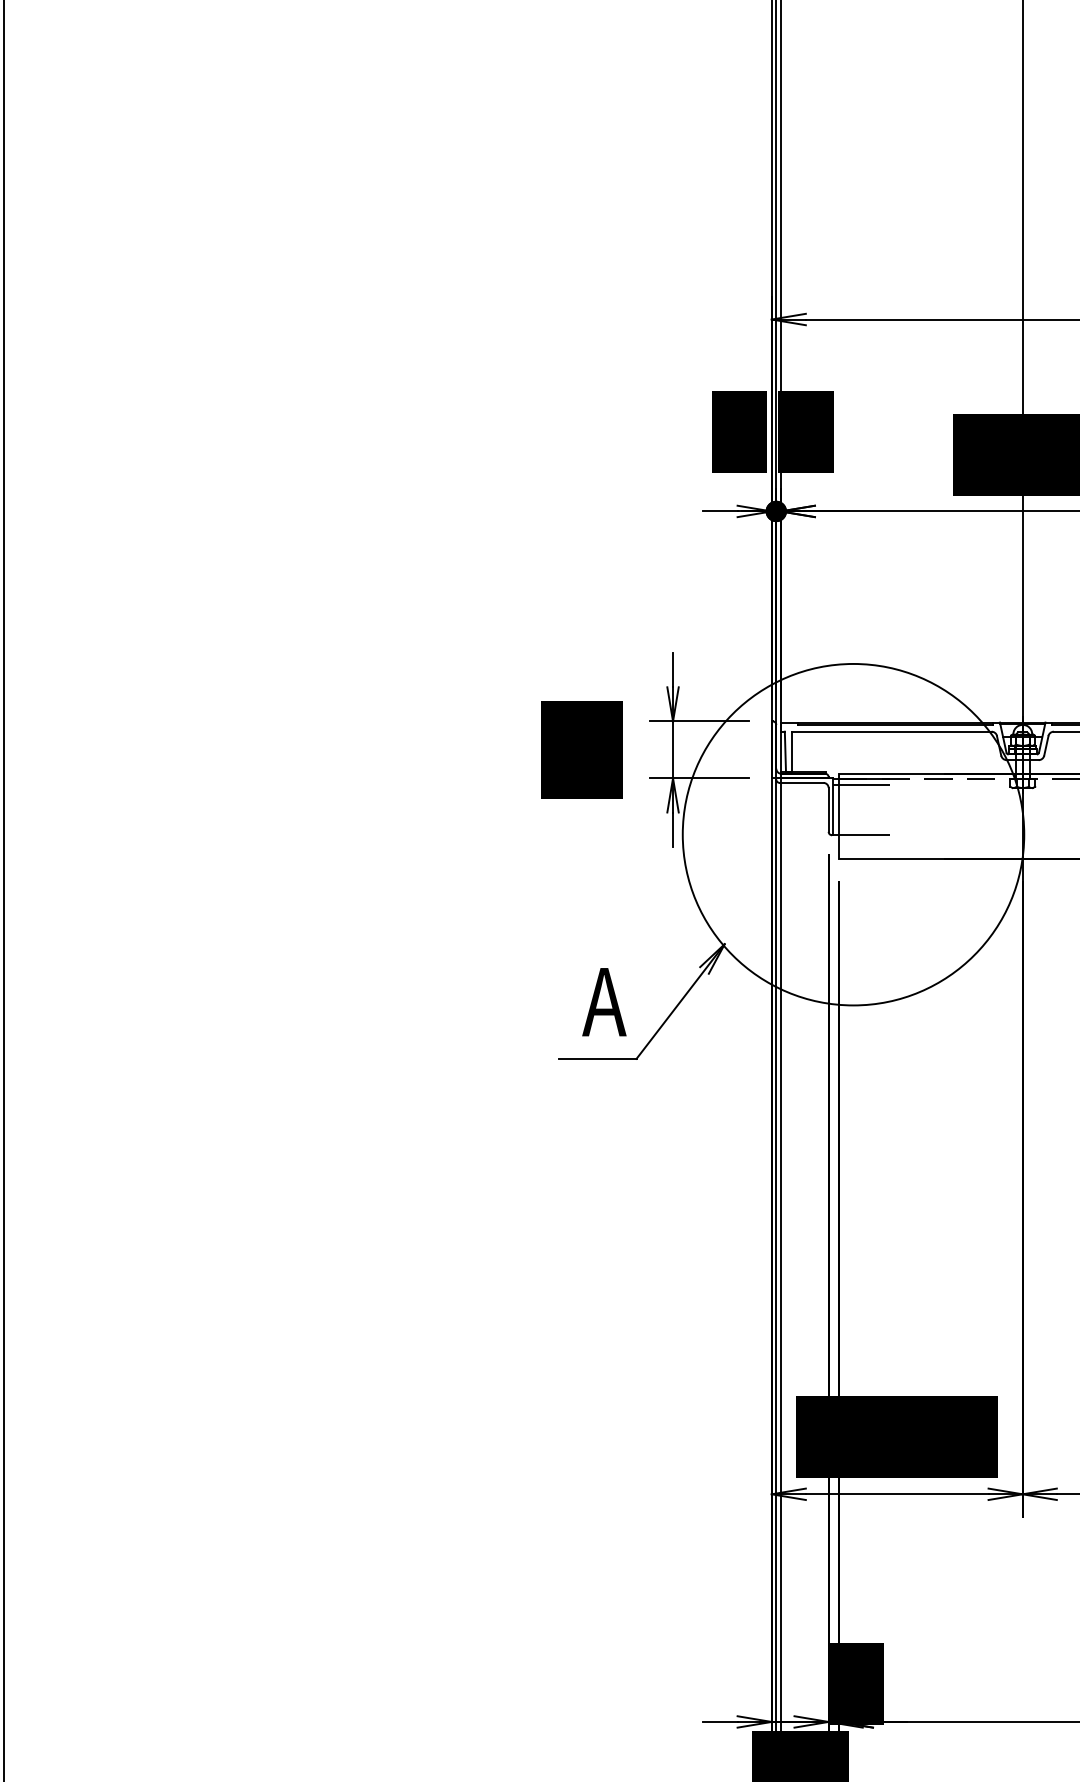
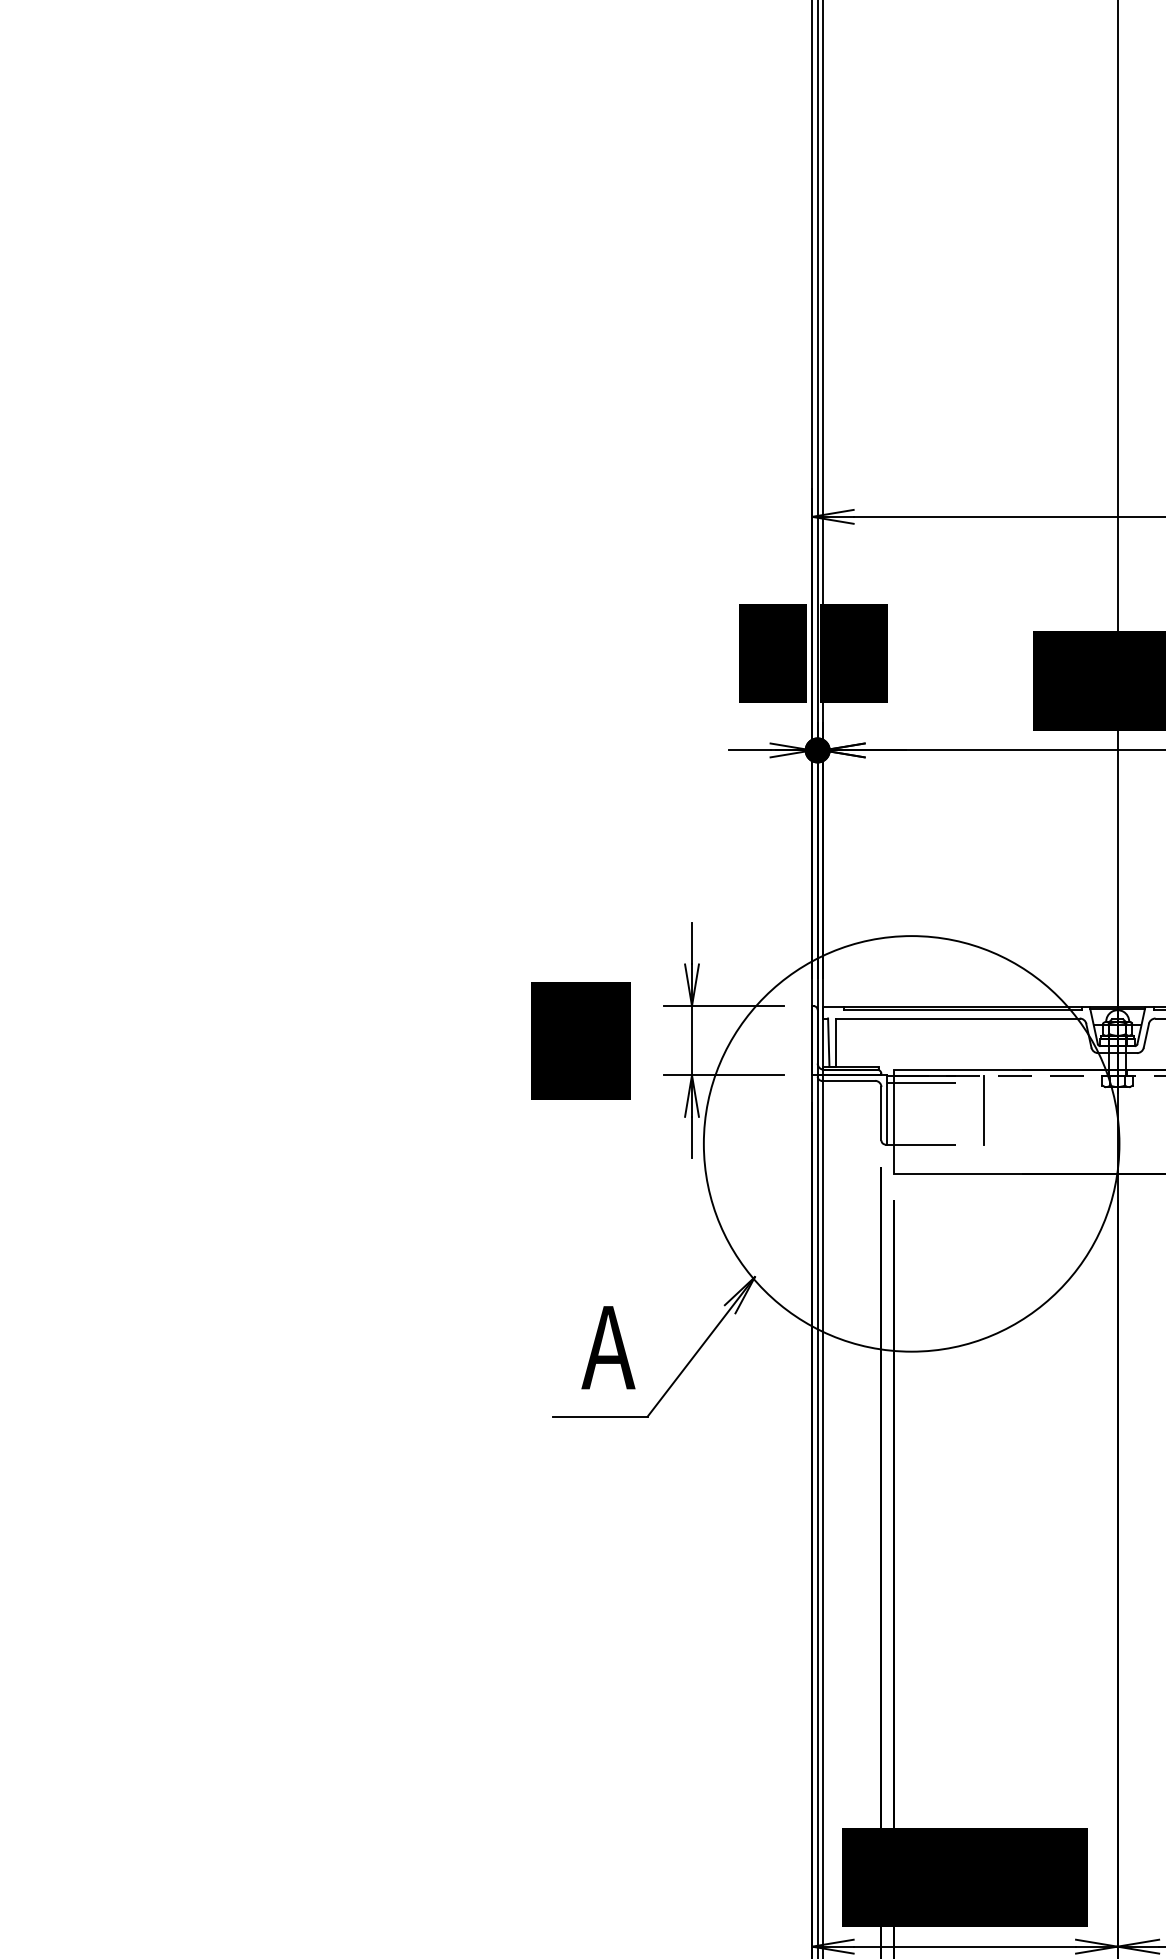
line: (912, 806) -> (983, 1109), added

